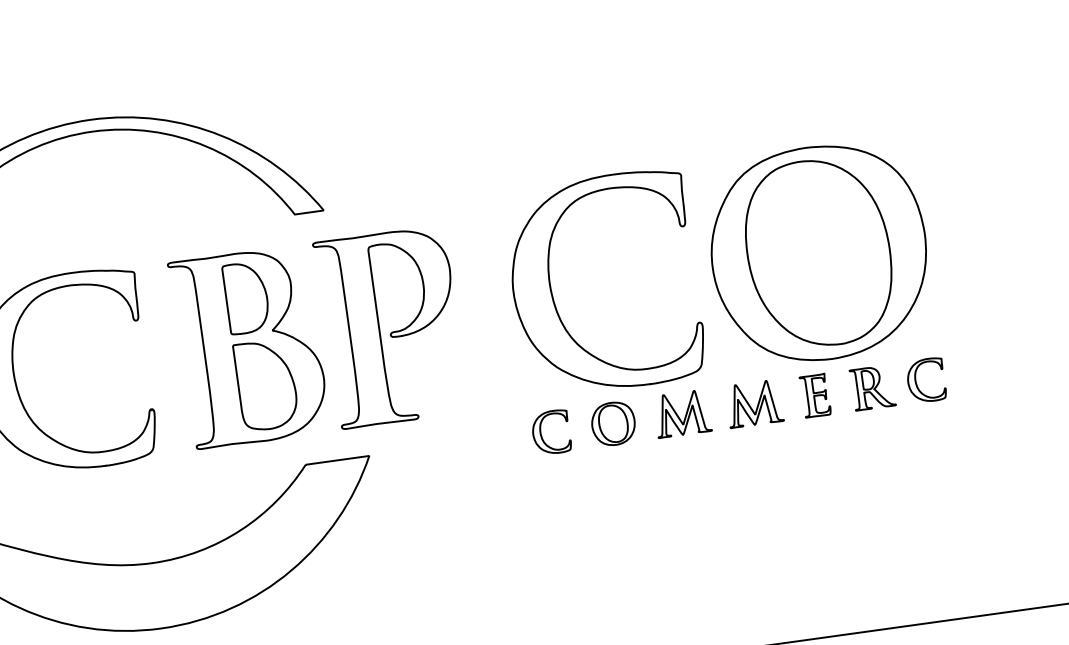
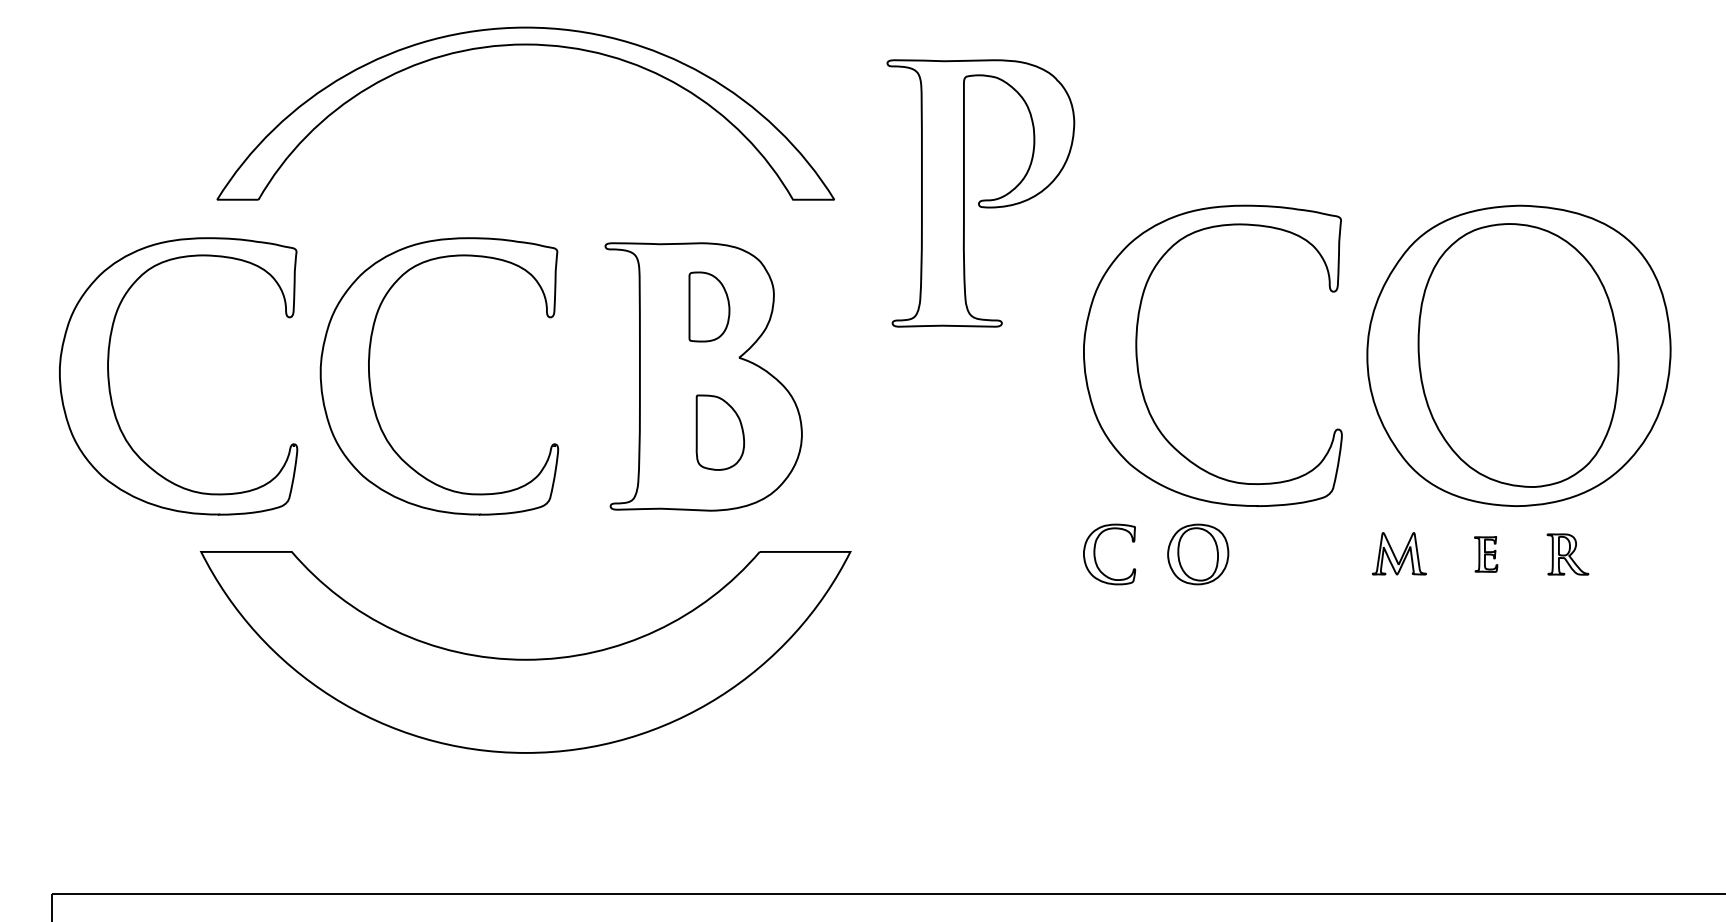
part: (246, 297) -> (709, 306), size x0.7
part: (392, 331) -> (982, 199), moved
part: (916, 381) -> (1630, 554), removed
part: (266, 384) -> (720, 432), size x0.6
part: (872, 387) -> (1567, 554), size x0.7
part: (814, 395) -> (1485, 554), size x0.6
part: (754, 403) -> (1399, 553), size x0.7
part: (682, 413) -> (1296, 553), removed

